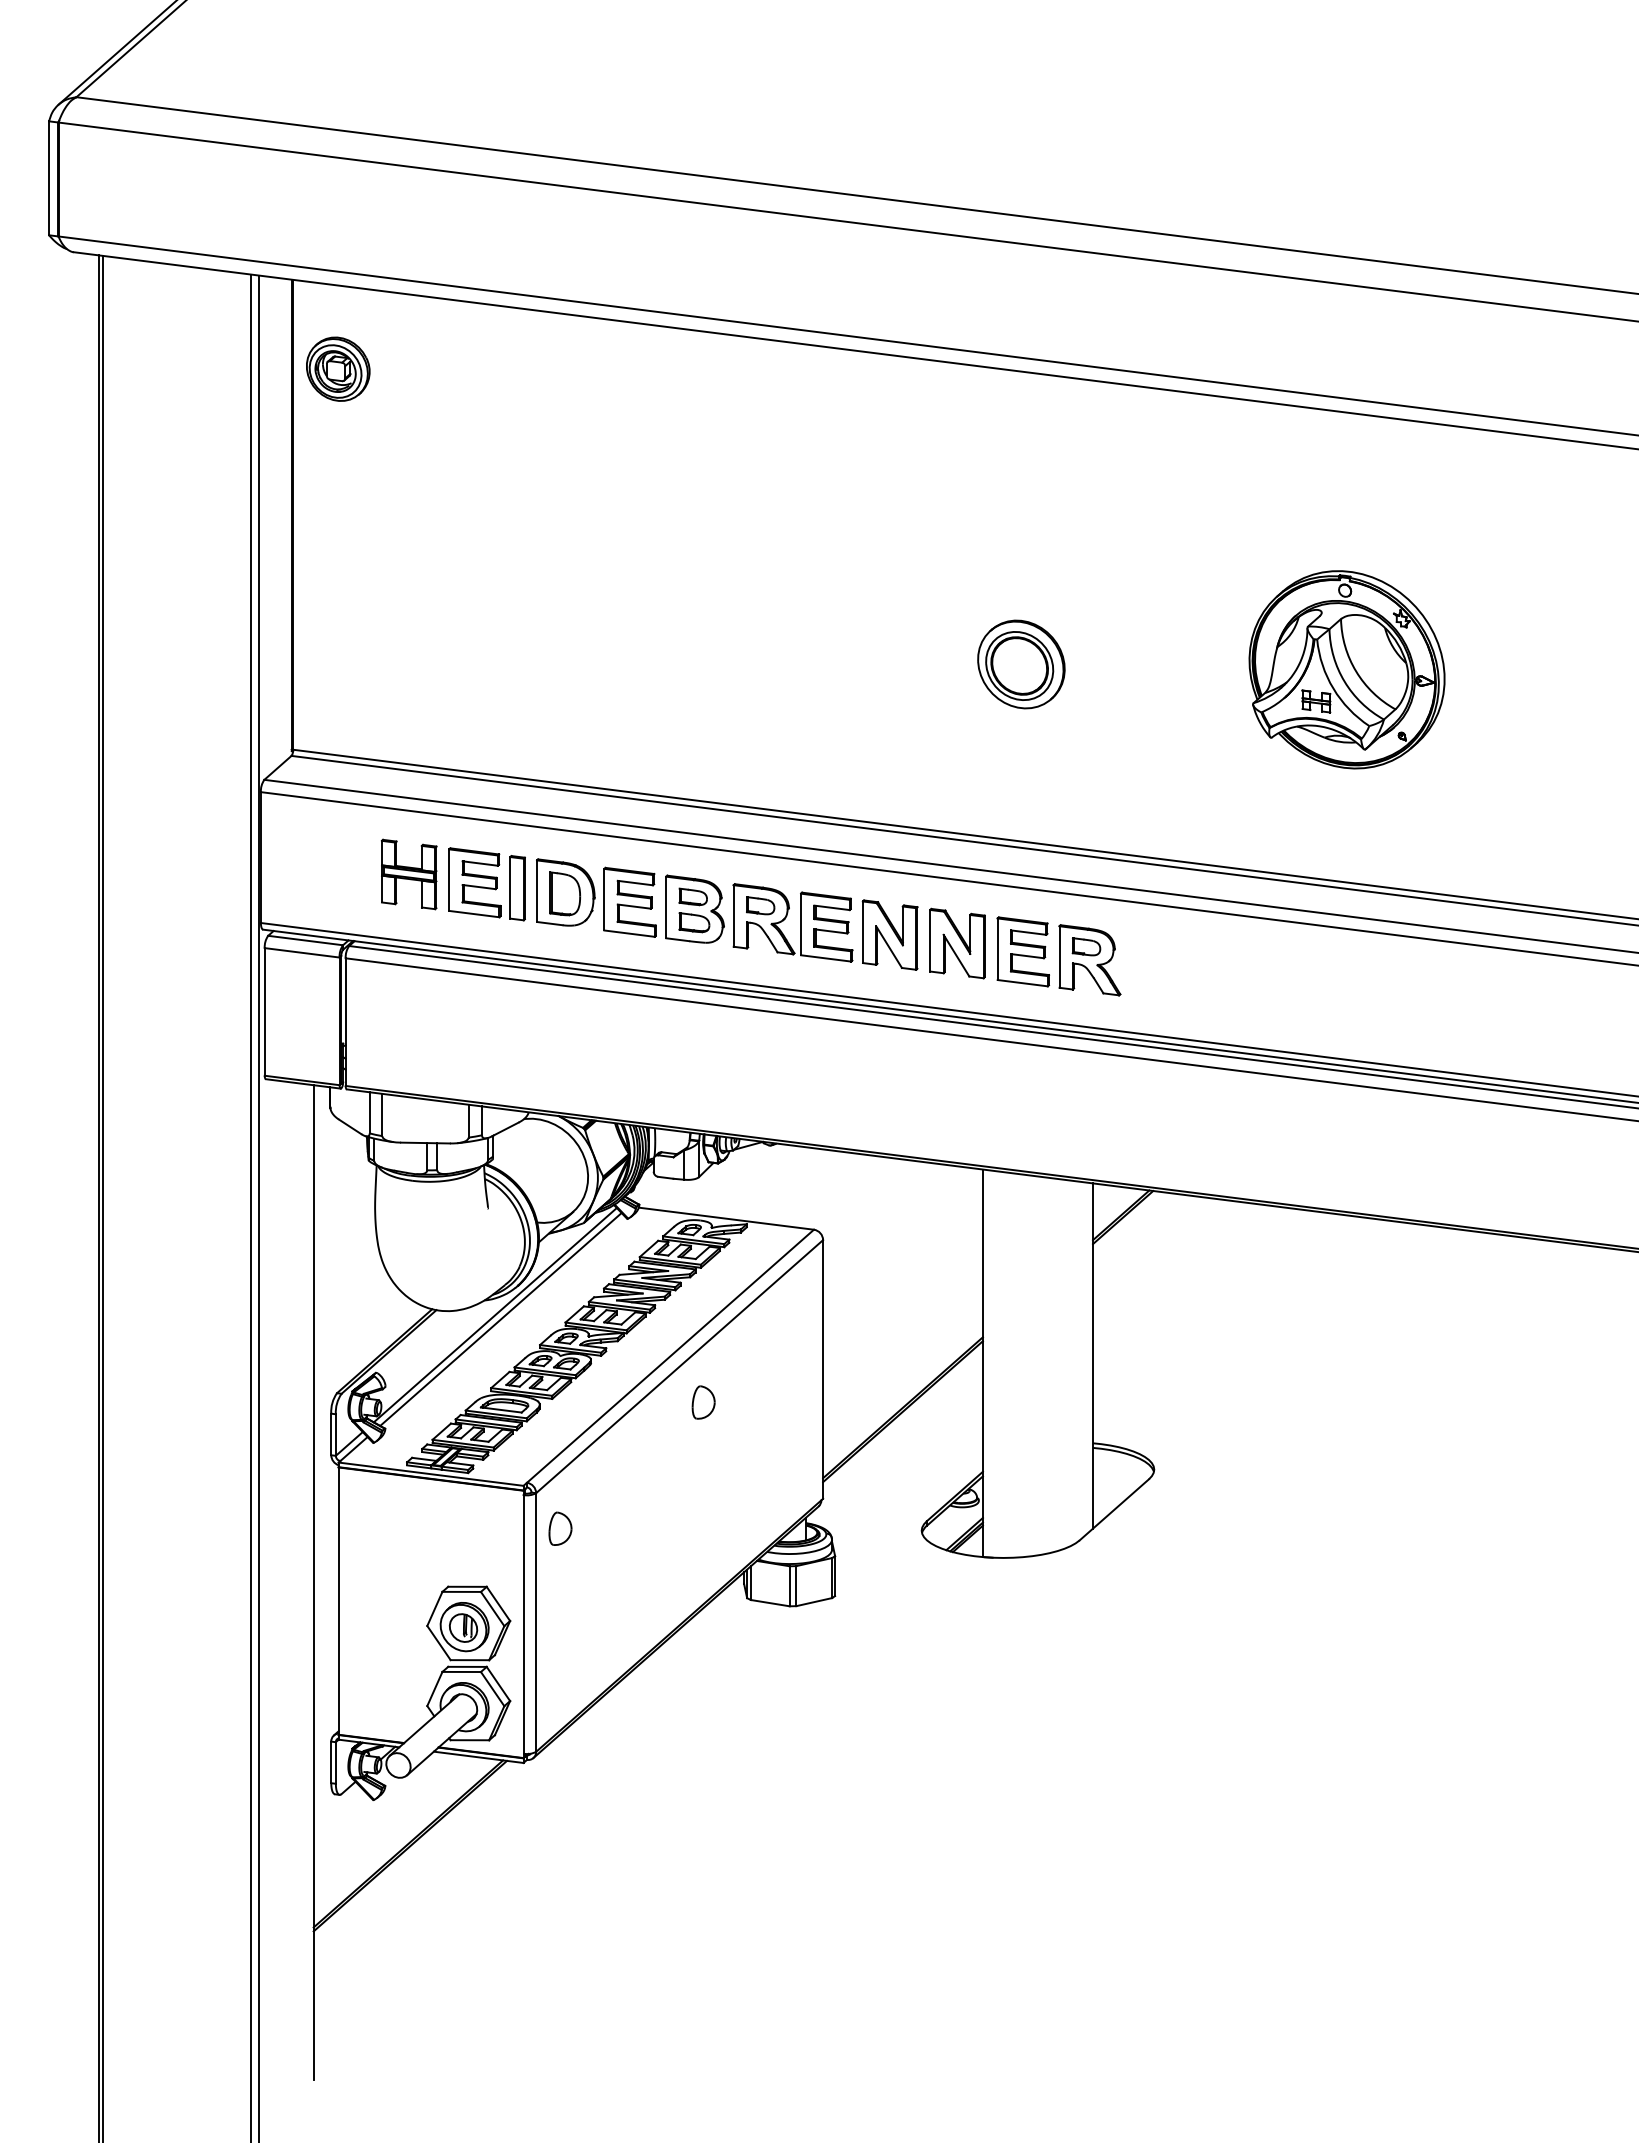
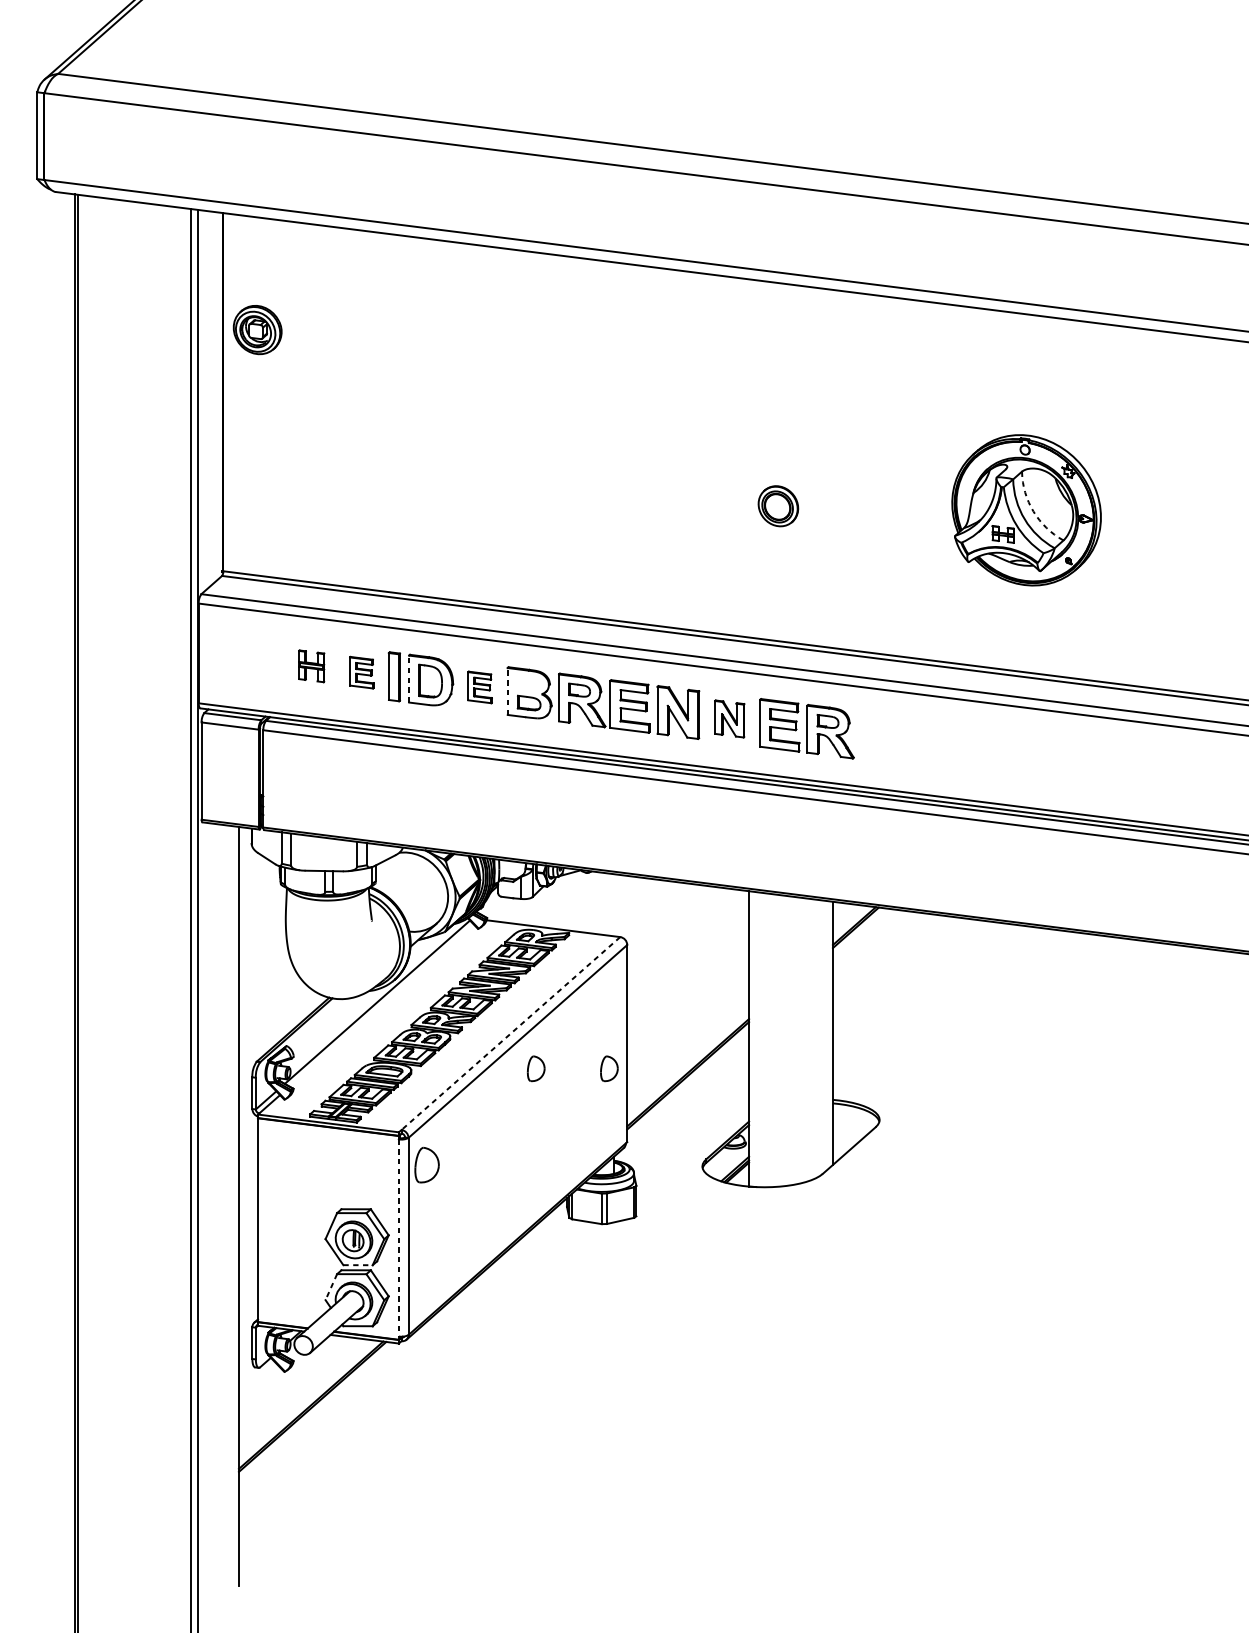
part: (338, 368) -> (257, 329), moved
part: (1021, 664) -> (778, 506), size x0.6
arc: (1356, 671) -> (1033, 511), solid -> dashed
part: (408, 874) -> (311, 666), size x0.6
part: (474, 882) -> (361, 672), size x0.6
line: (537, 891) -> (409, 679), solid -> dashed
part: (692, 896) -> (527, 683), removed
part: (629, 901) -> (479, 686), size x0.6
line: (666, 907) -> (507, 691), solid -> dashed
part: (957, 943) -> (729, 718), size x0.7
line: (500, 1319) -> (381, 1005), removed
line: (670, 1356) -> (510, 1033), solid -> dashed
part: (799, 1402) -> (609, 1068), added
part: (560, 1528) -> (427, 1164), size x1.4
line: (523, 1624) -> (398, 1237), solid -> dashed
line: (470, 1660) -> (358, 1265), solid -> dashed
line: (434, 1688) -> (331, 1286), solid -> dashed

